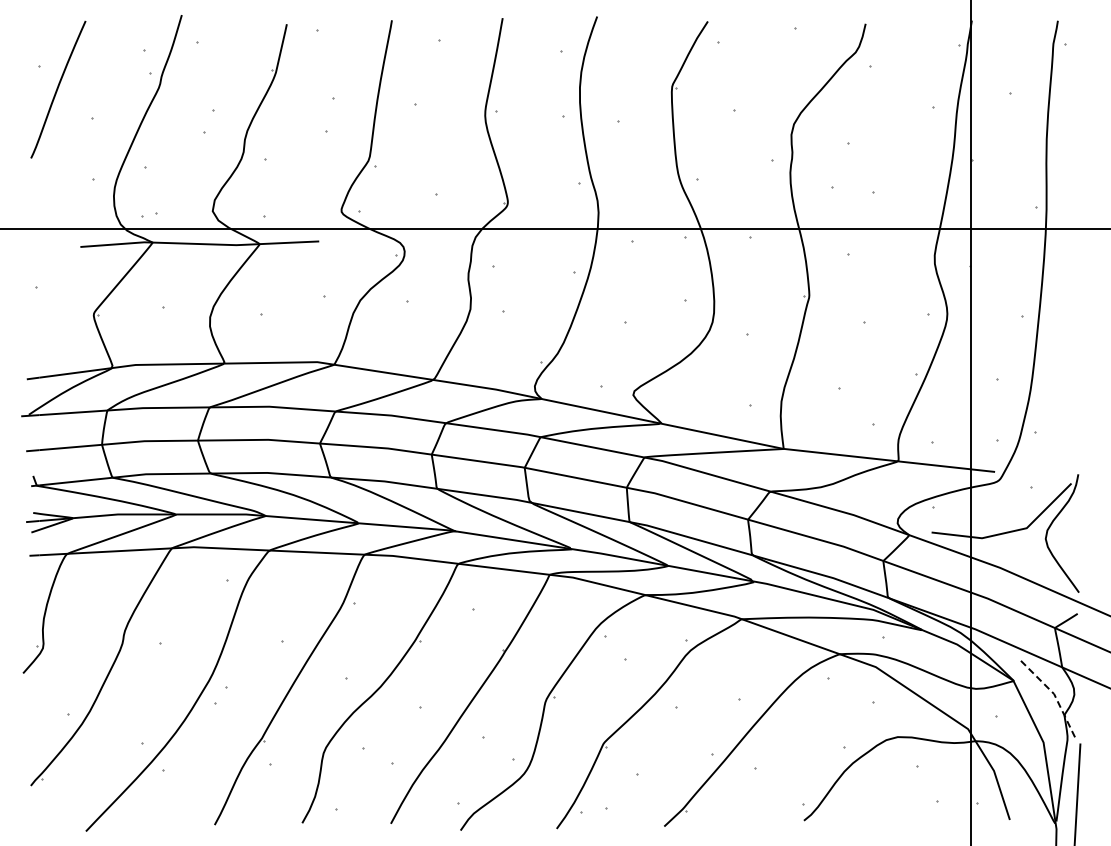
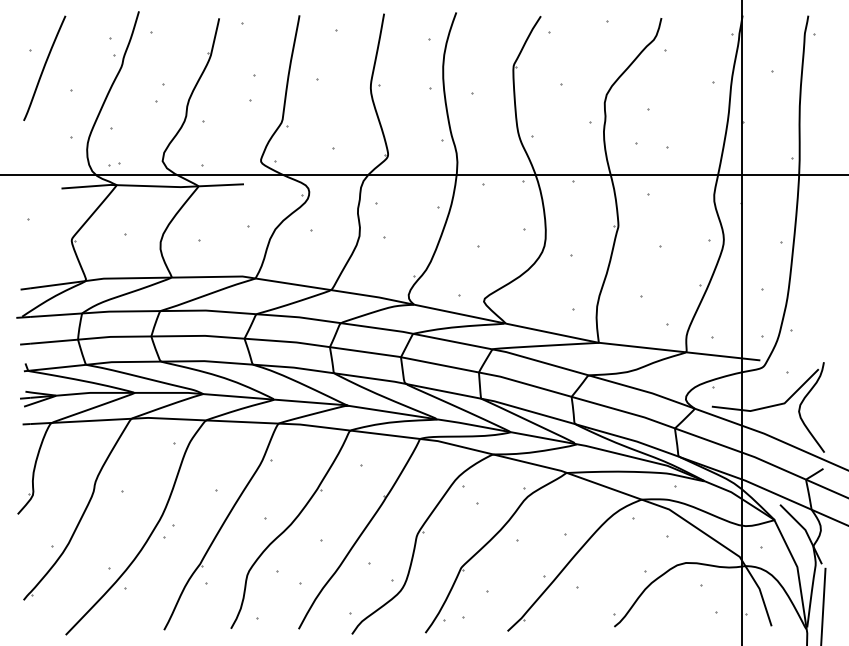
line: (1054, 694) -> (805, 530), dashed -> solid

